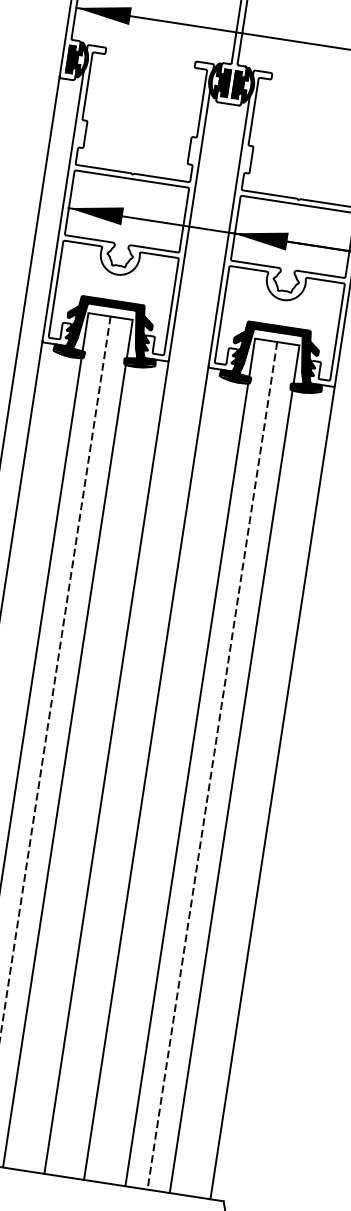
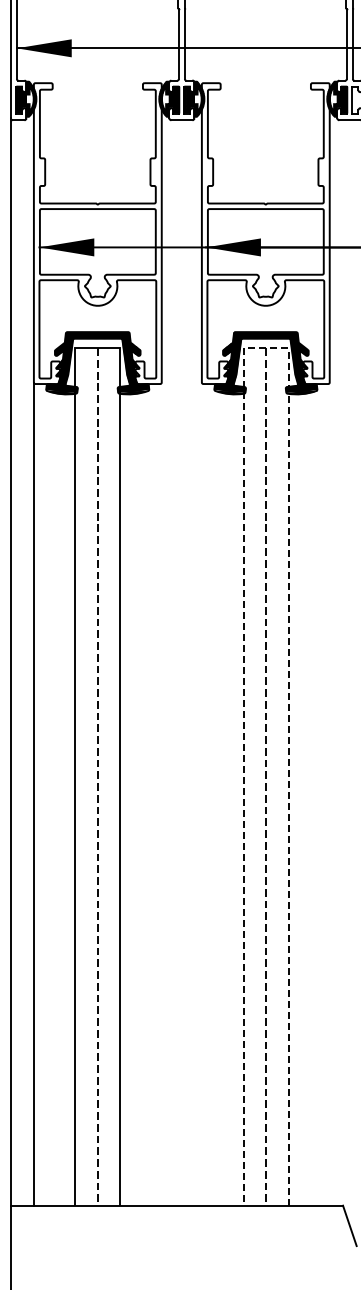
line: (276, 342) -> (265, 348), solid -> dashed
line: (106, 766) -> (161, 793), removed
line: (146, 772) -> (201, 793), removed
line: (272, 791) -> (329, 793), removed

